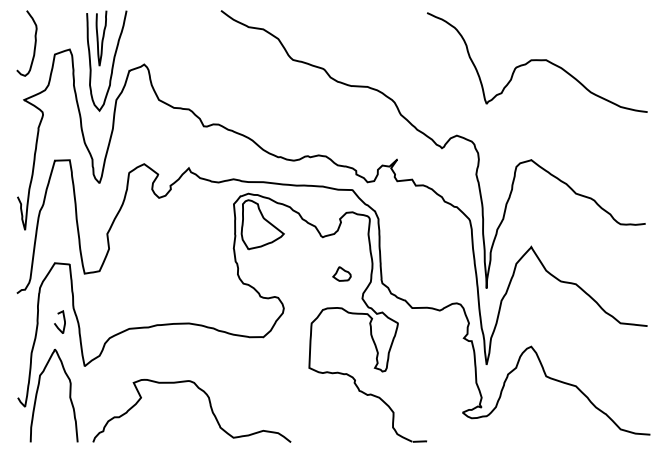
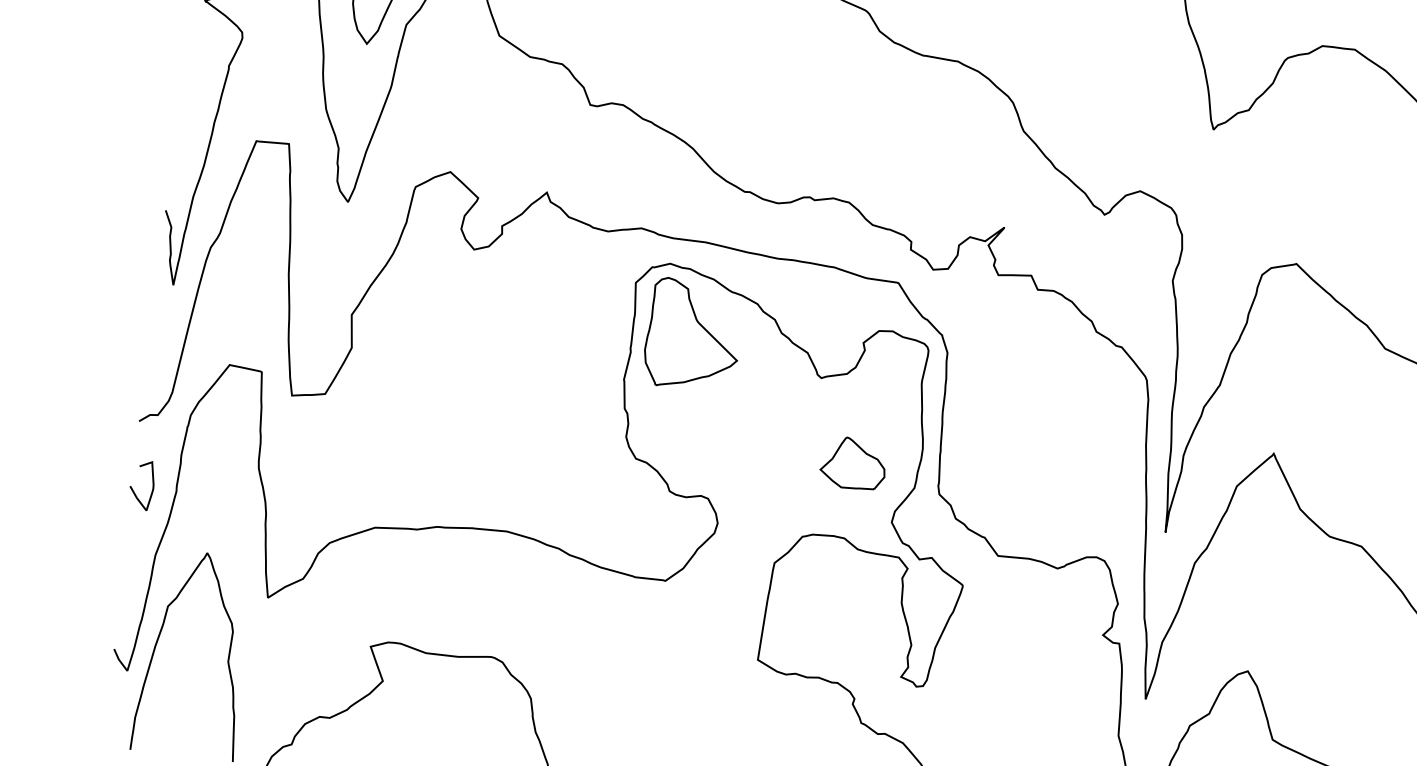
part: (341, 273) -> (852, 462), size x1.67
curve: (63, 320) -> (150, 482), moved

